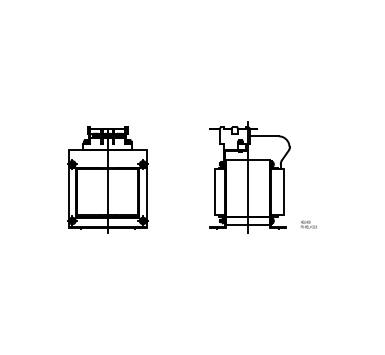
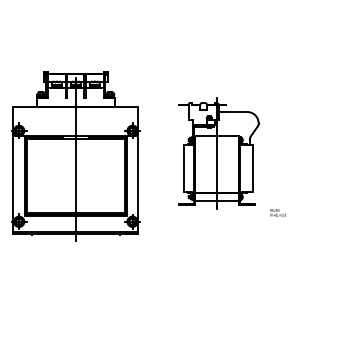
part: (107, 179) -> (75, 155), size x1.6
text: (308, 224) -> (277, 212), moved

